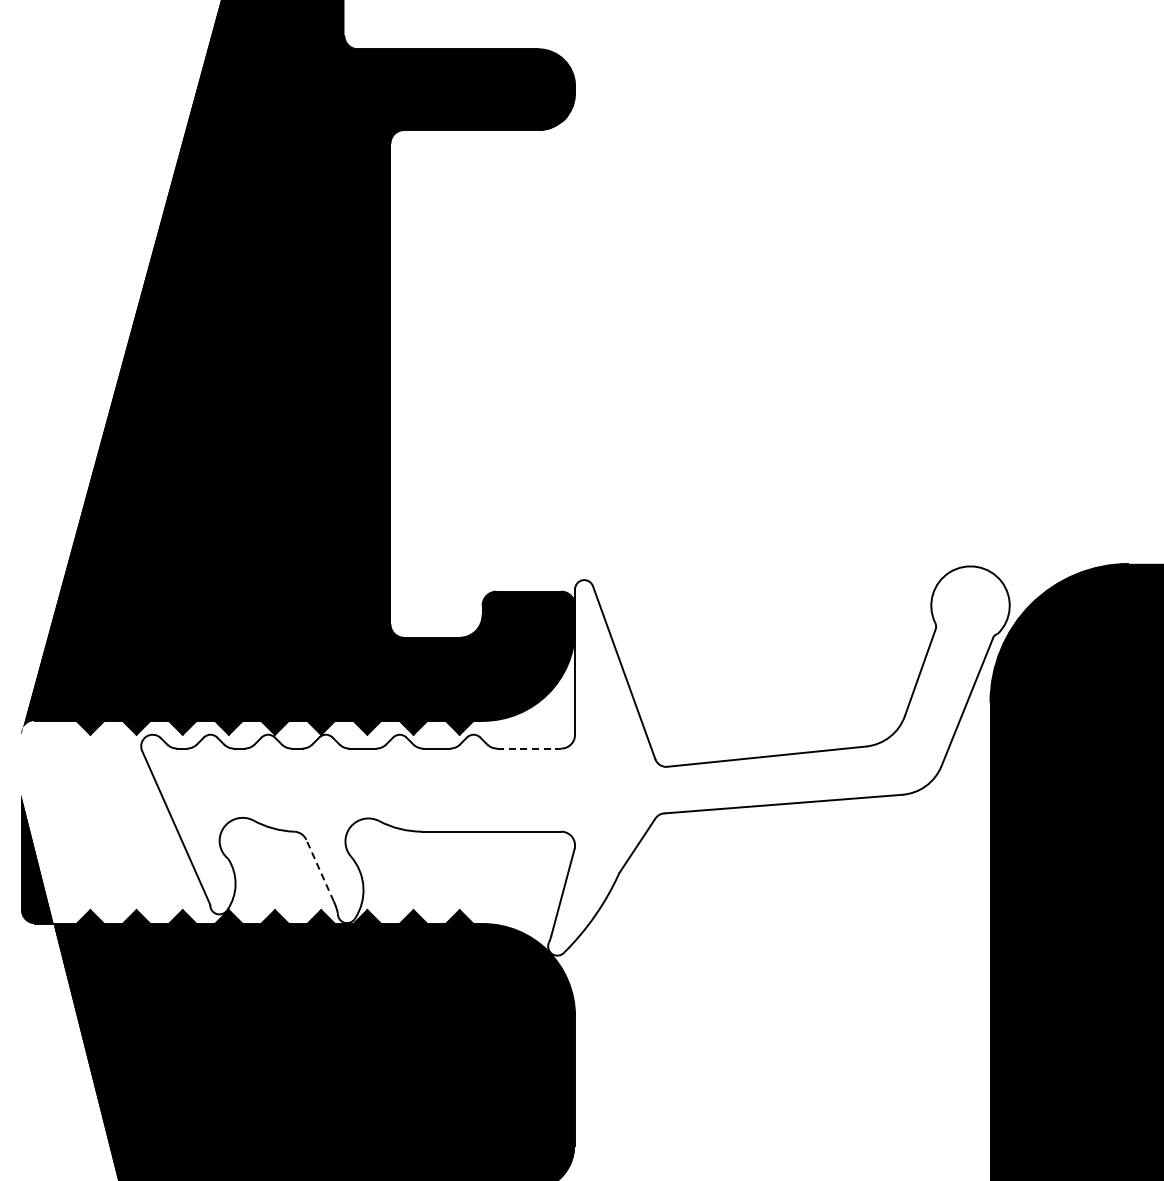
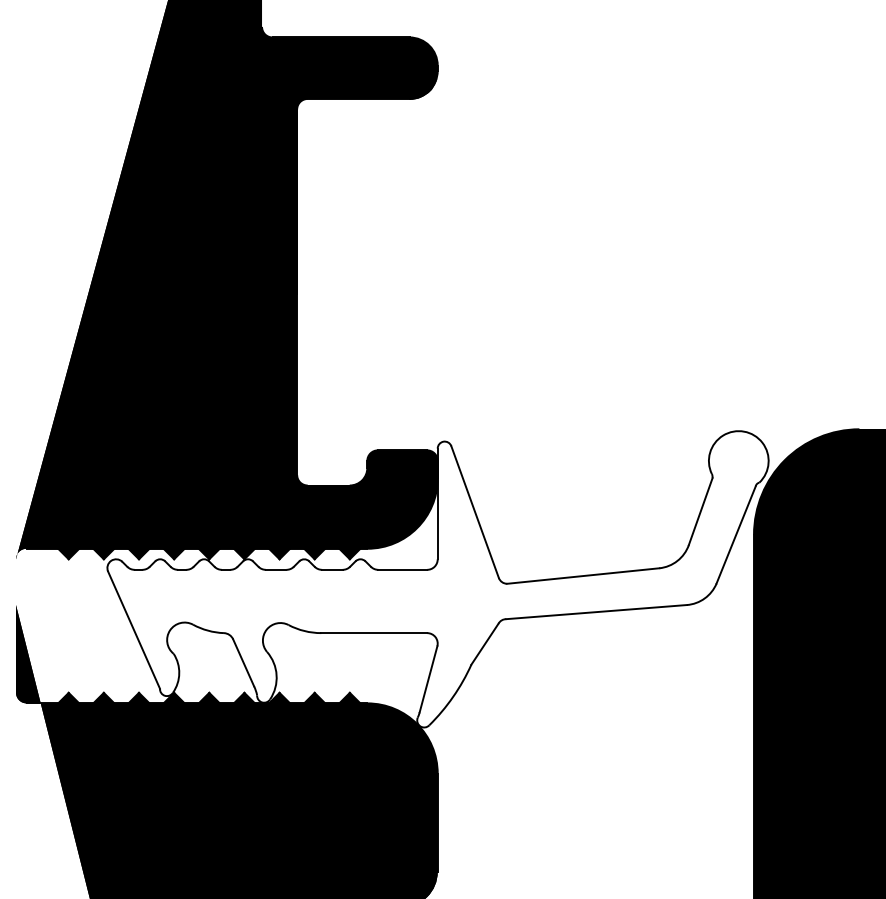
line: (529, 748) -> (403, 569), dashed -> solid
line: (320, 870) -> (243, 662), dashed -> solid

